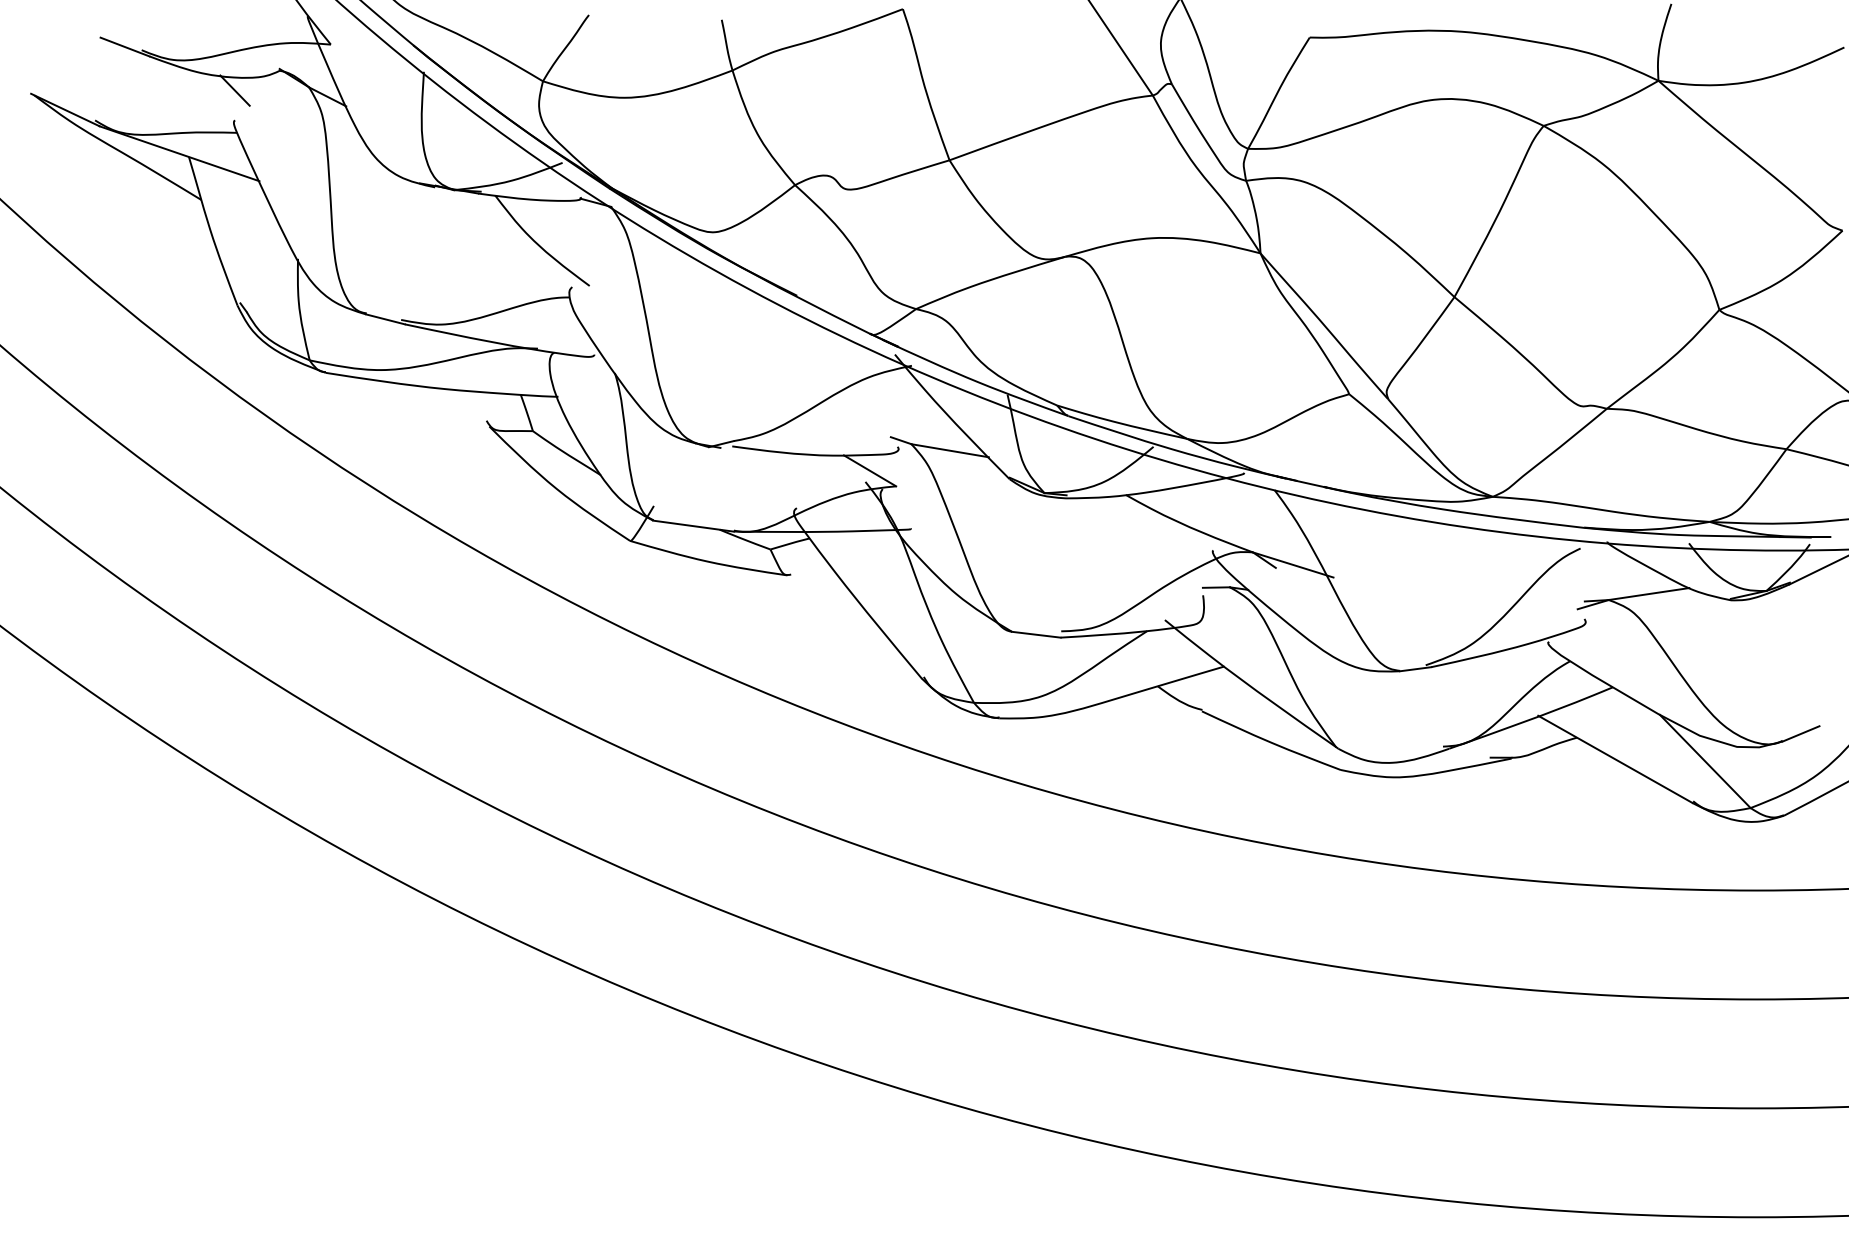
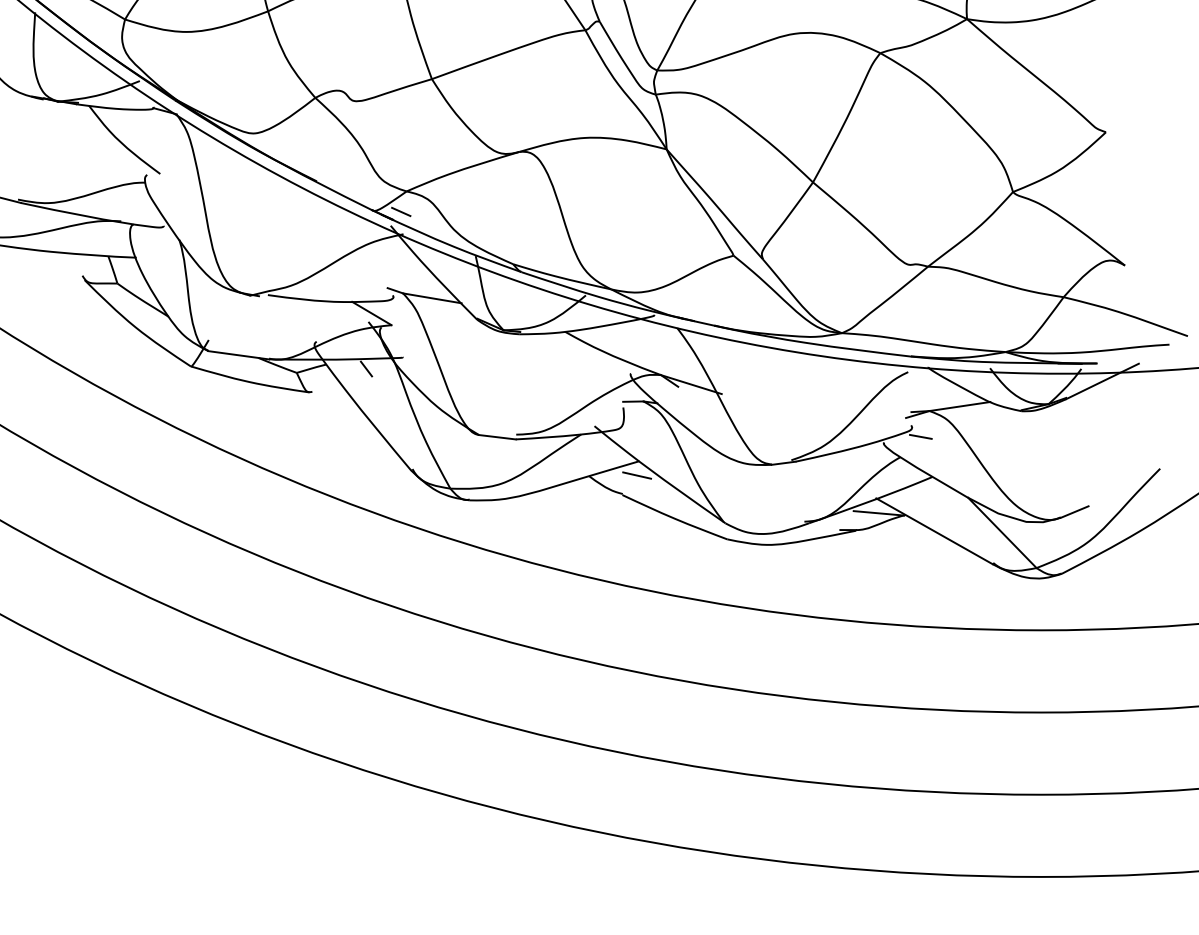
line: (908, 335) -> (400, 211), added
line: (862, 544) -> (366, 369), added
line: (1596, 633) -> (920, 436), added
line: (1220, 685) -> (636, 475), added
line: (1541, 735) -> (878, 513), added

